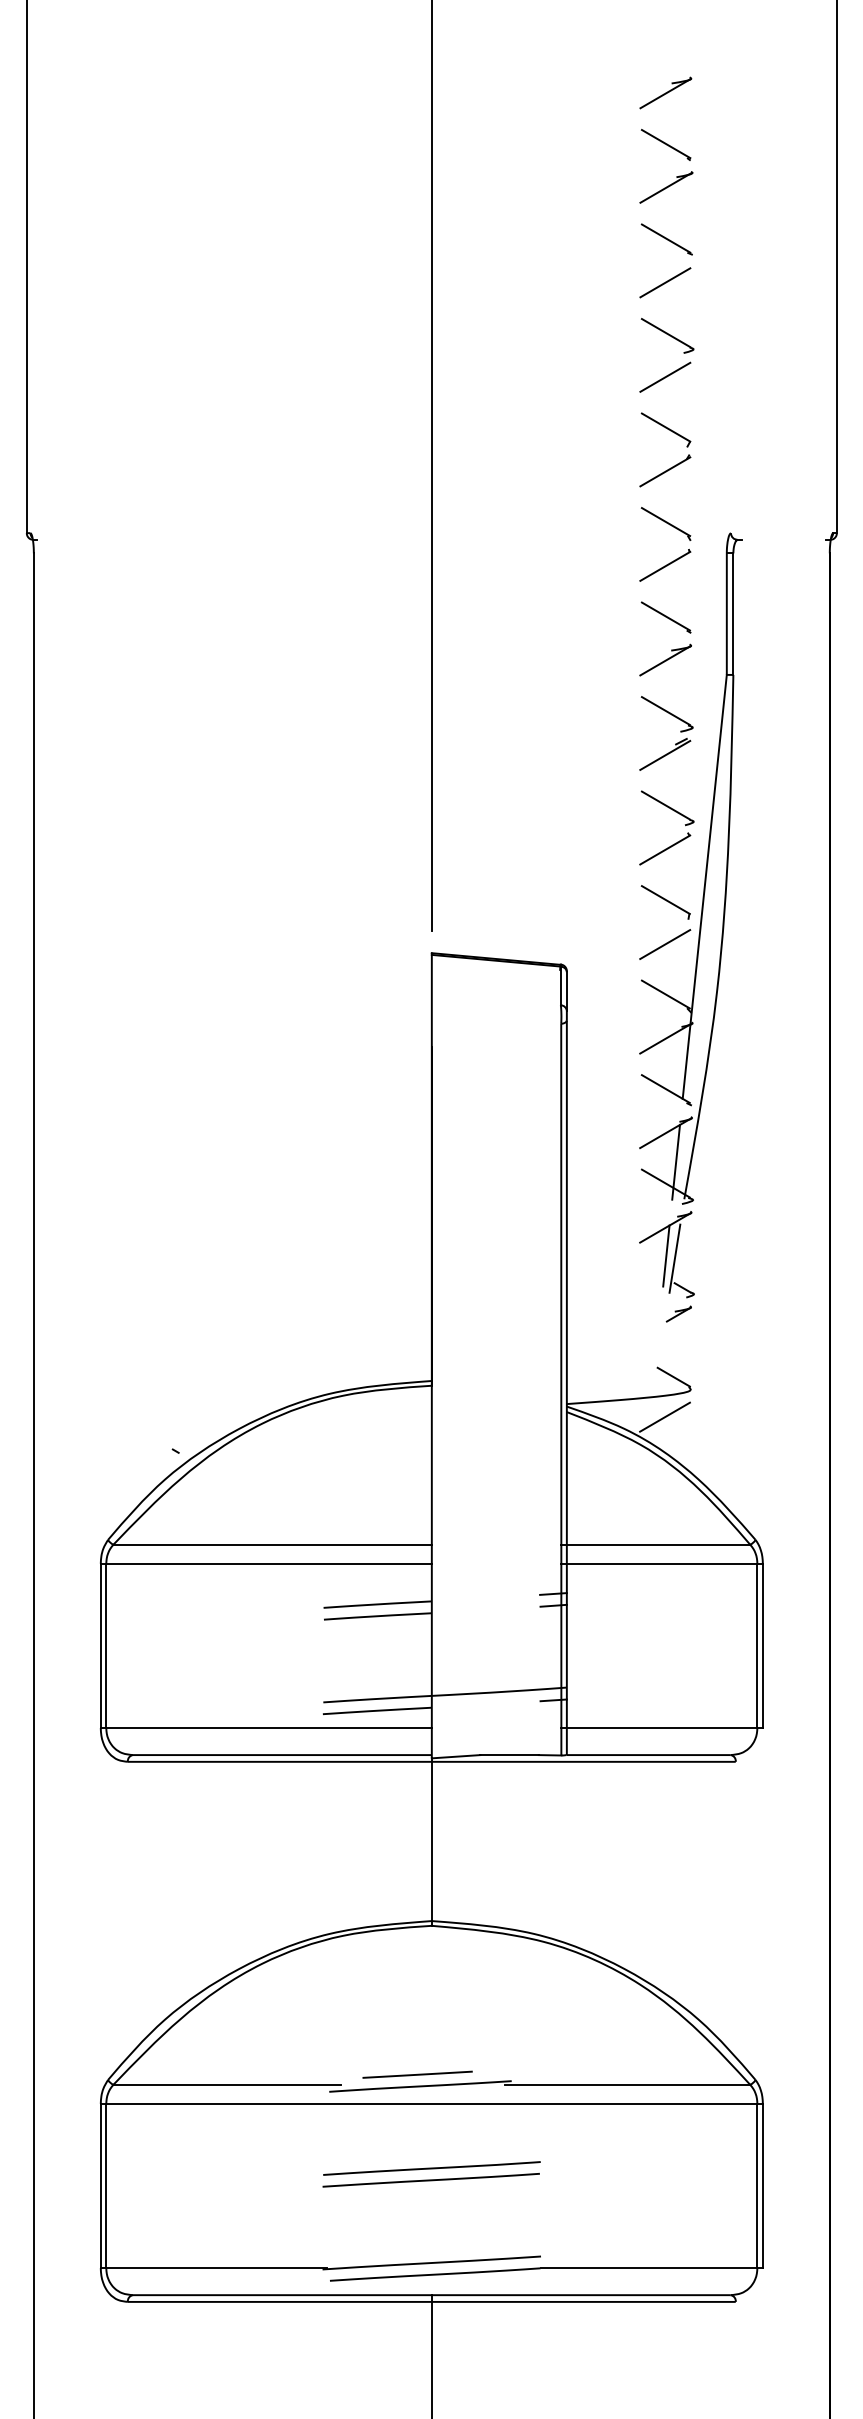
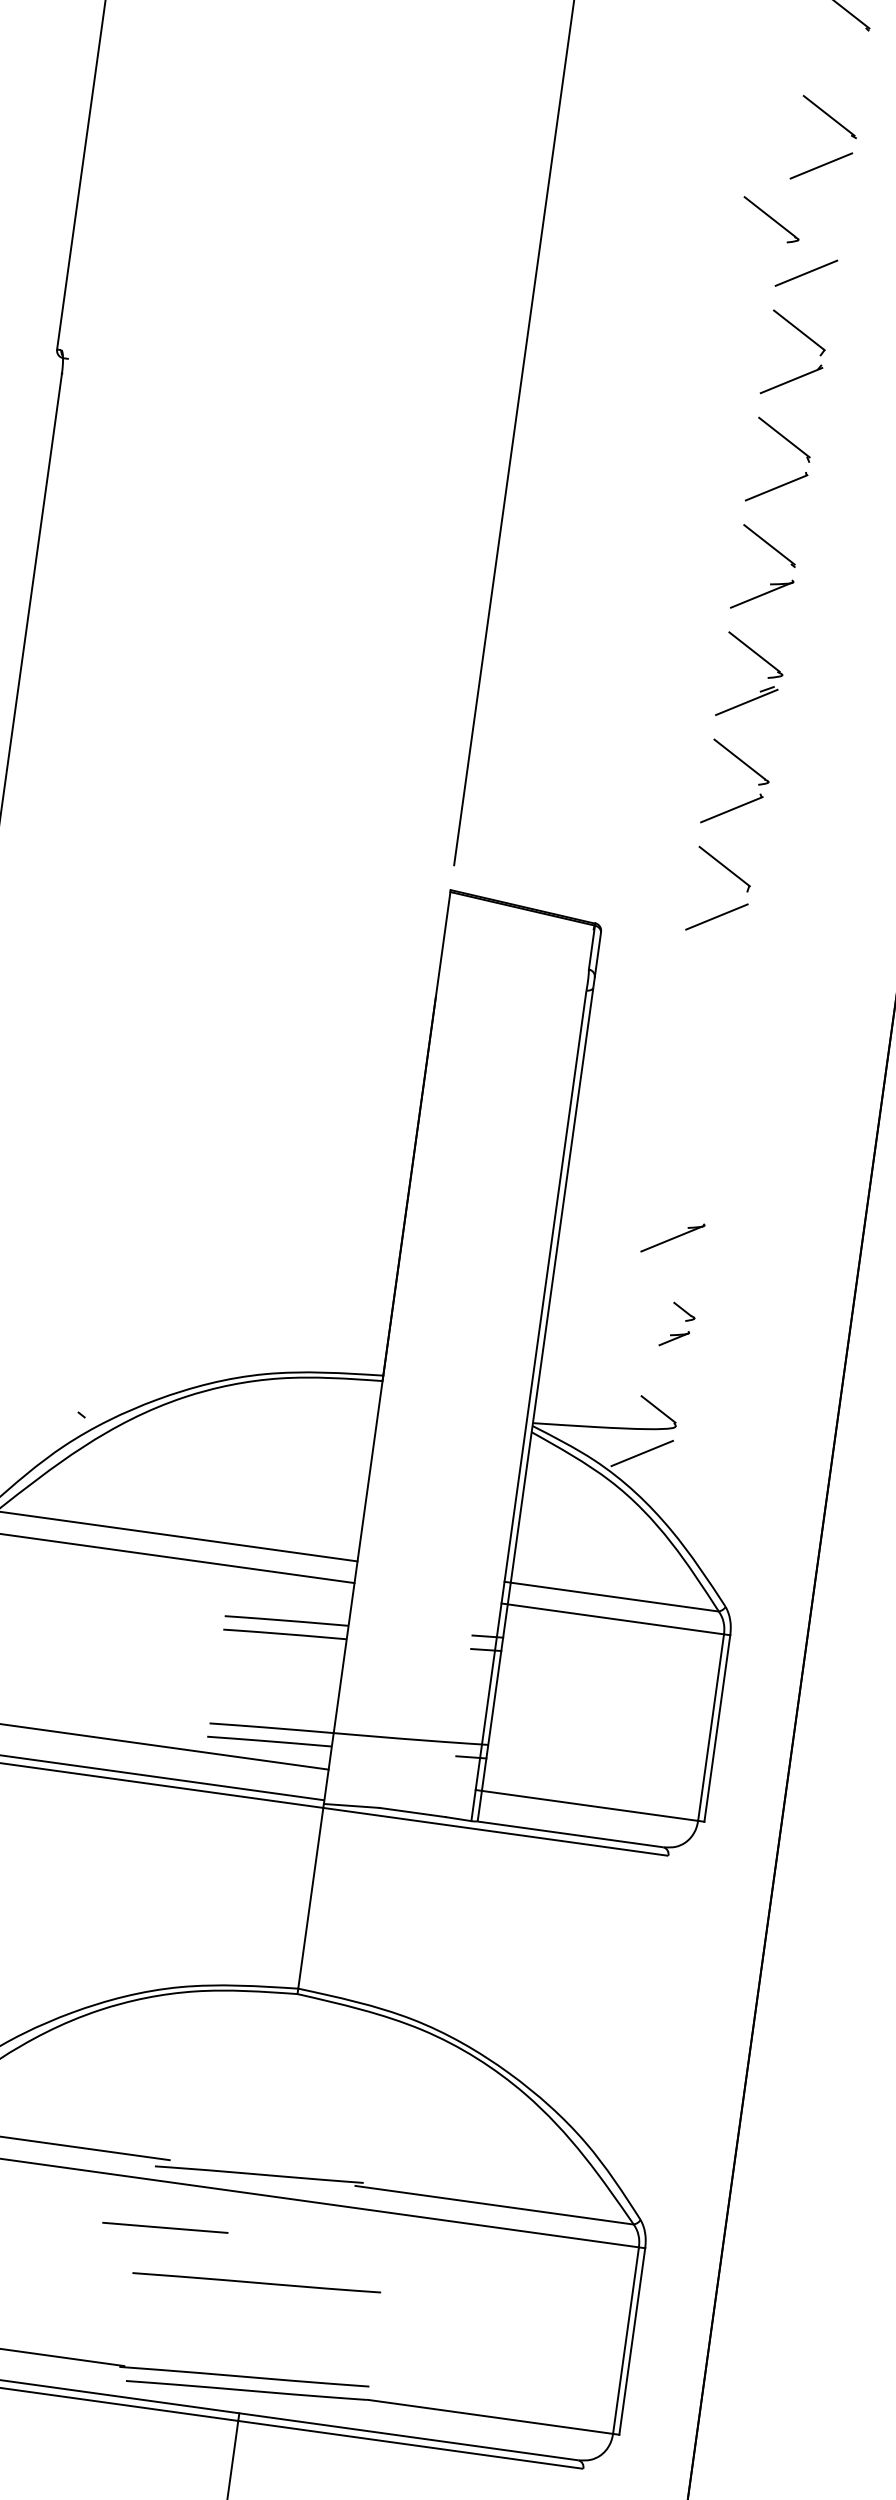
part: (666, 187) -> (837, 57), removed
part: (667, 335) -> (771, 219), moved
part: (705, 868) -> (774, 837), removed
line: (666, 1255) -> (669, 1270), removed
line: (674, 1258) -> (678, 1274), removed
line: (417, 2074) -> (165, 2227), moved
line: (431, 2168) -> (258, 2269), removed

